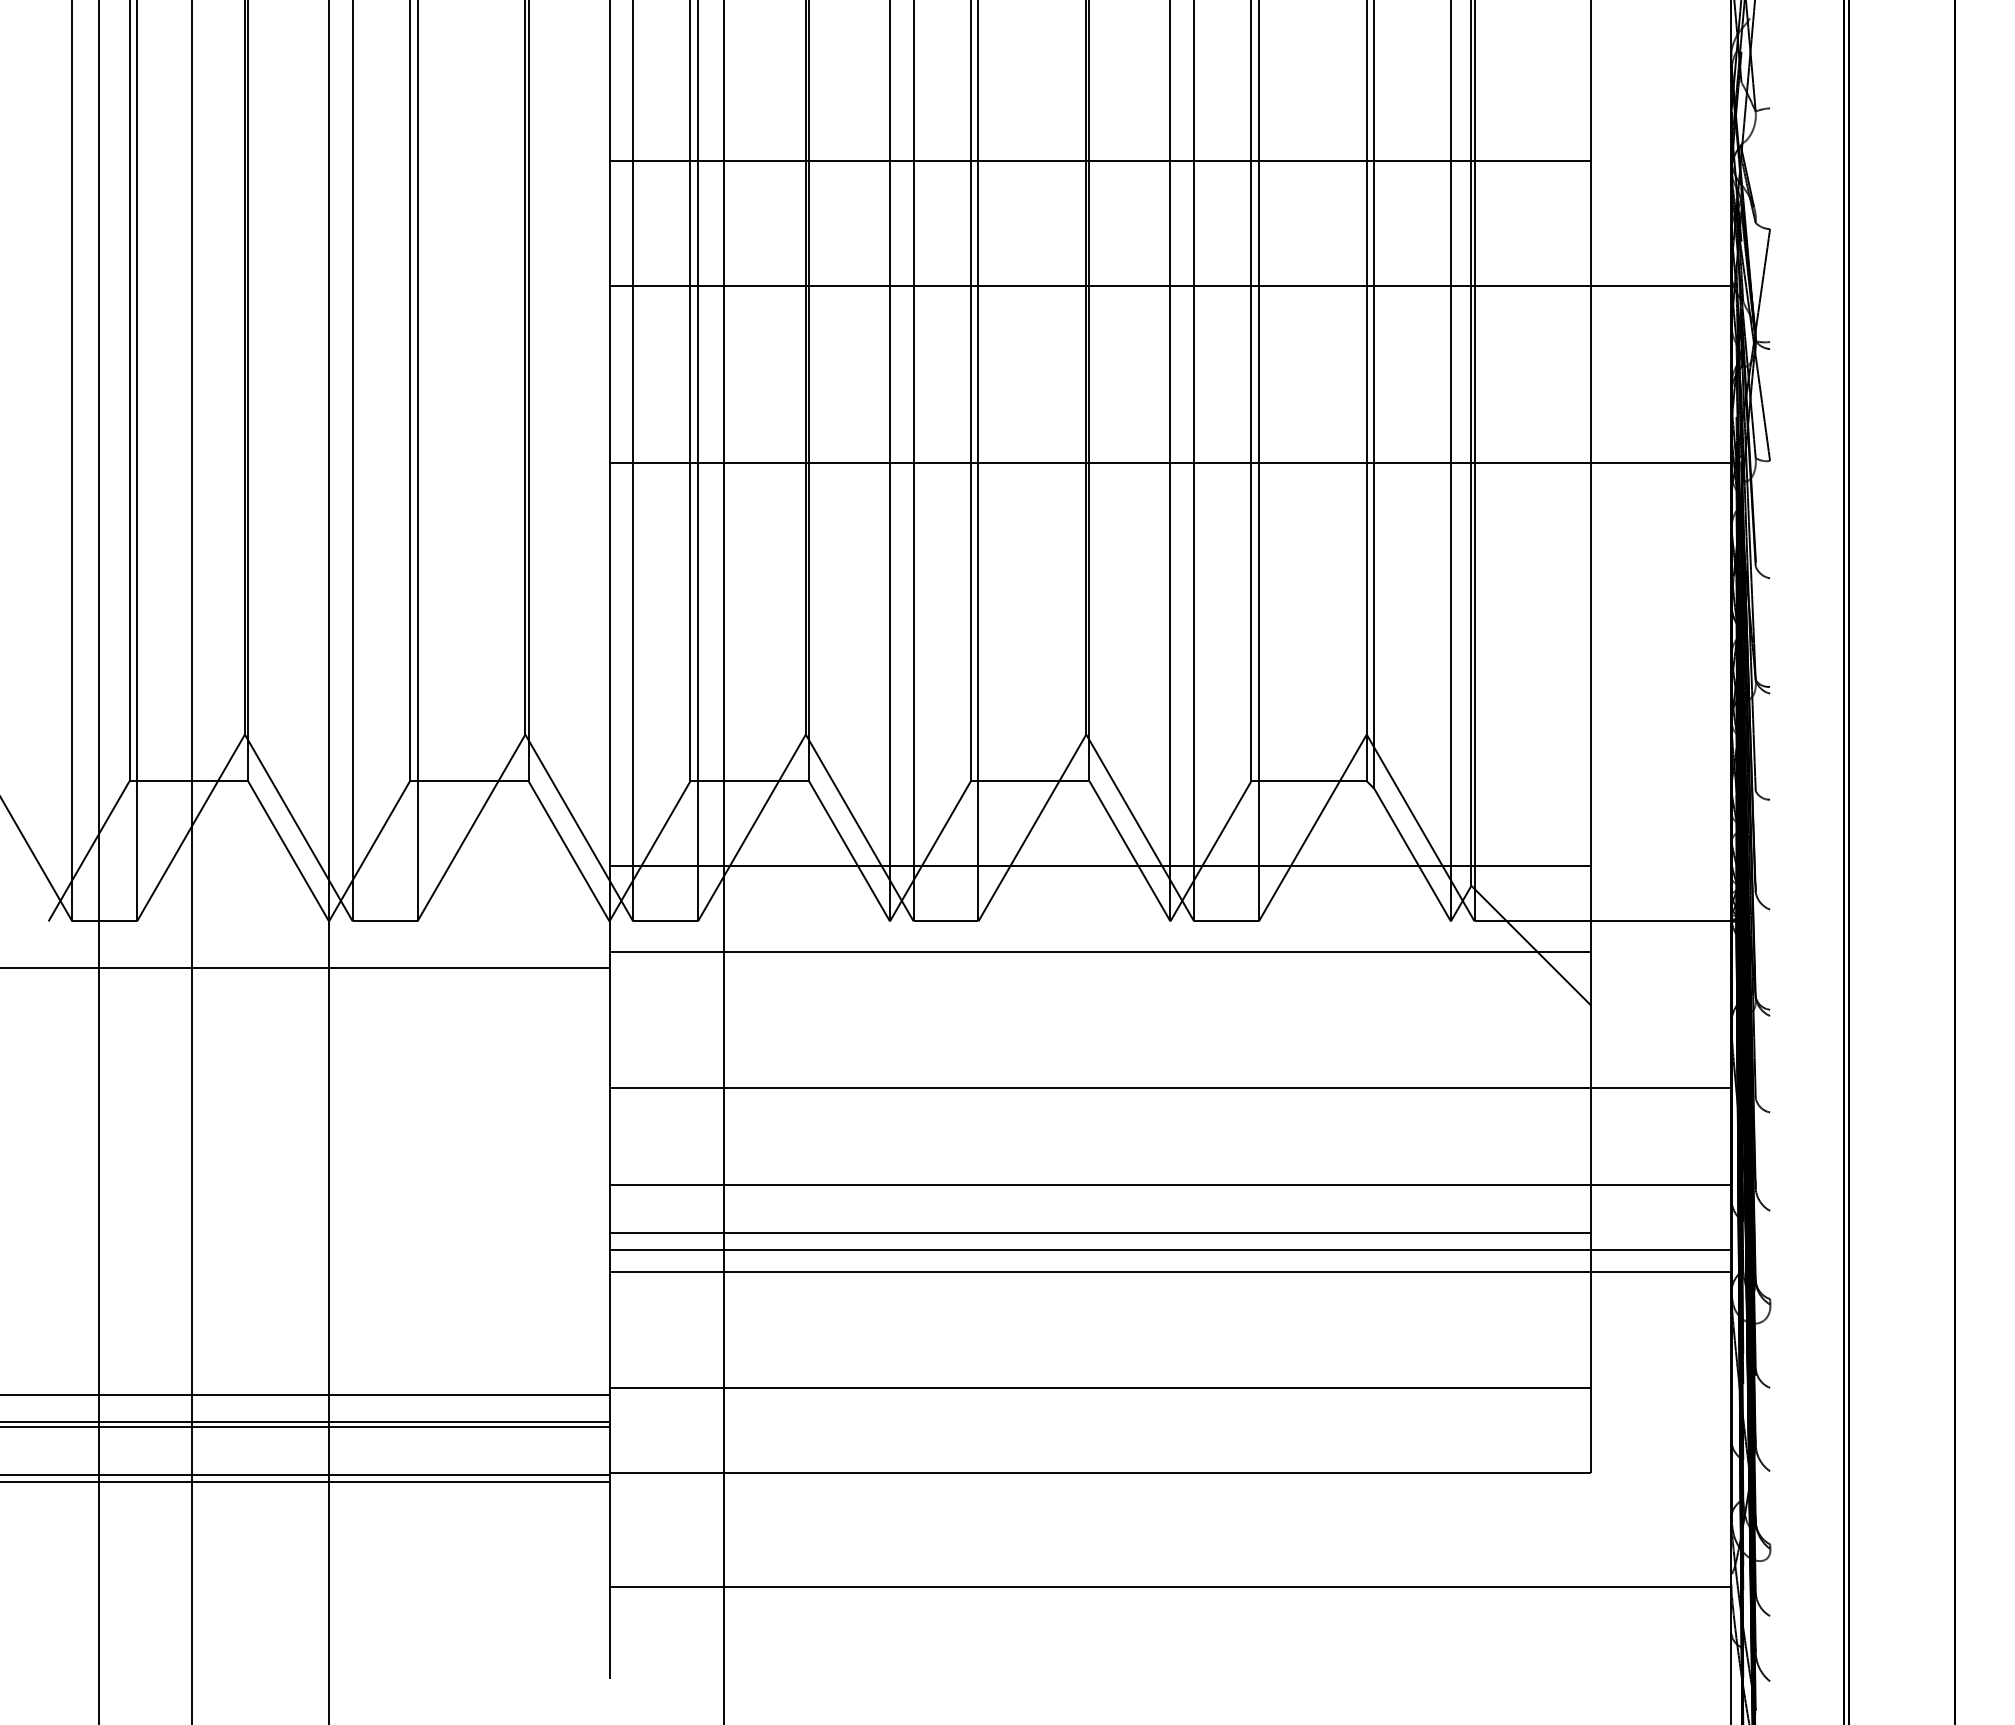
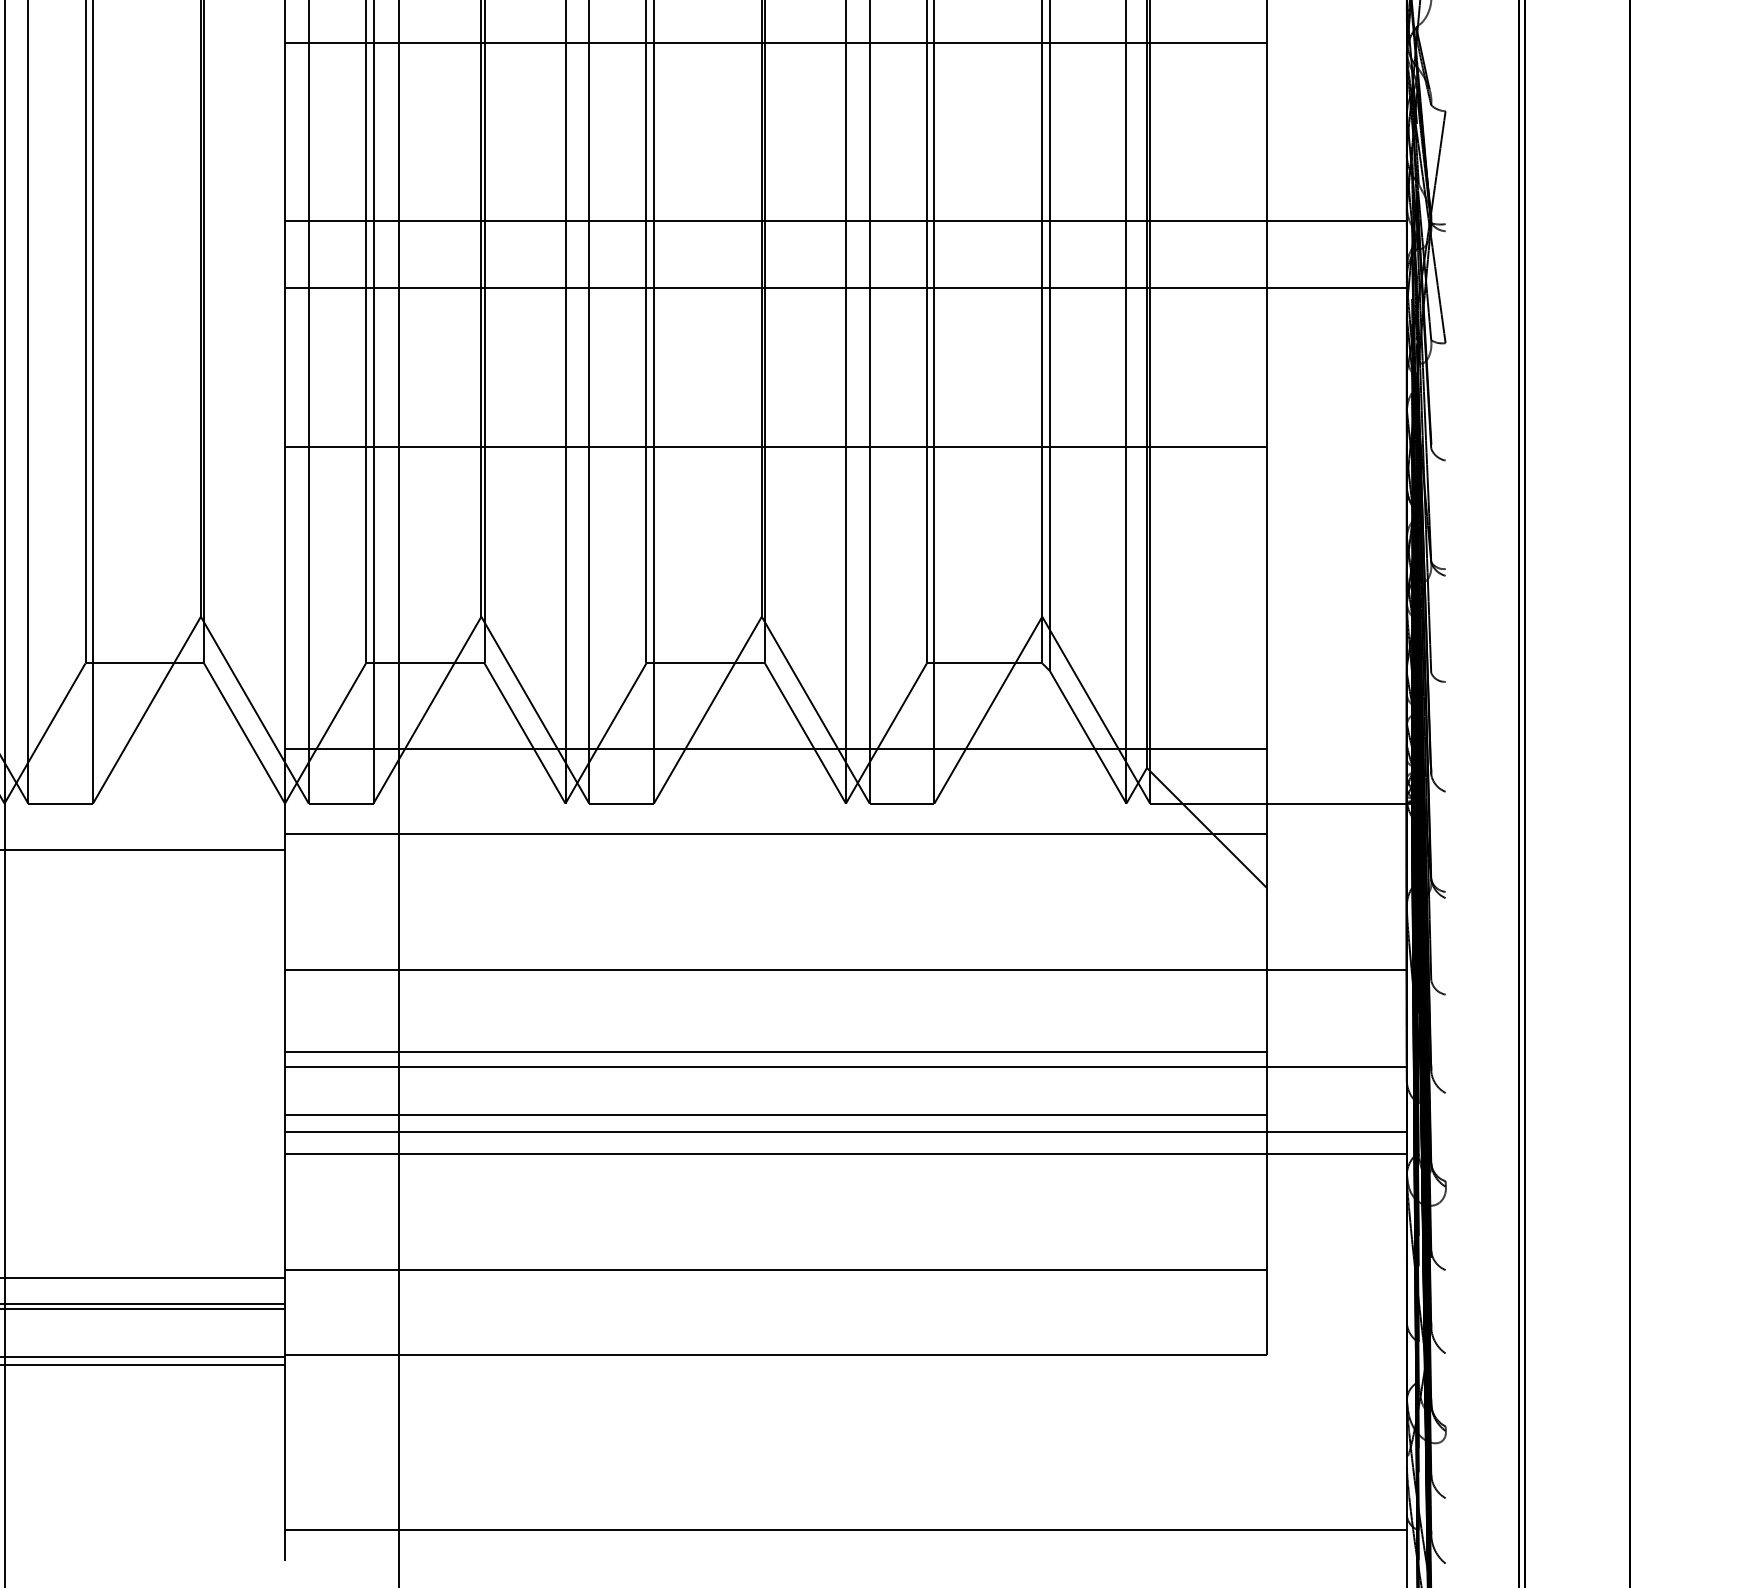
line: (1170, 285) -> (846, 220), moved
line: (1170, 463) -> (846, 287), moved
line: (1100, 565) -> (776, 447), added
line: (1100, 1169) -> (776, 1051), added
line: (1170, 1587) -> (846, 1530), moved

